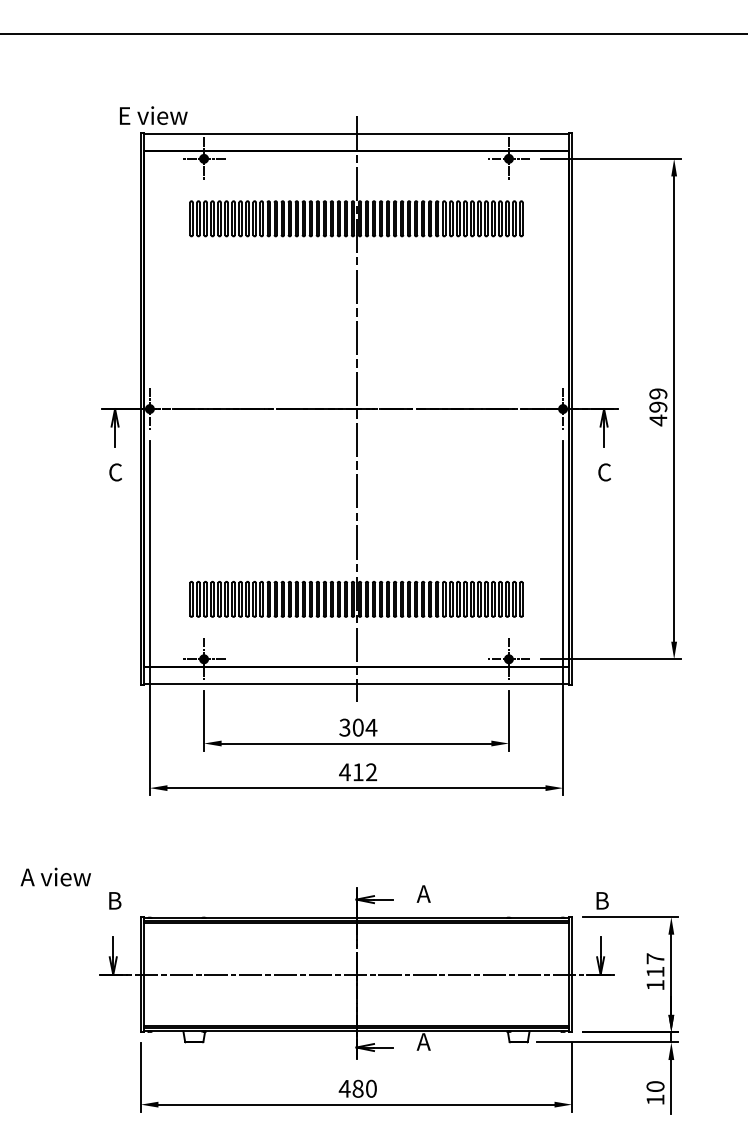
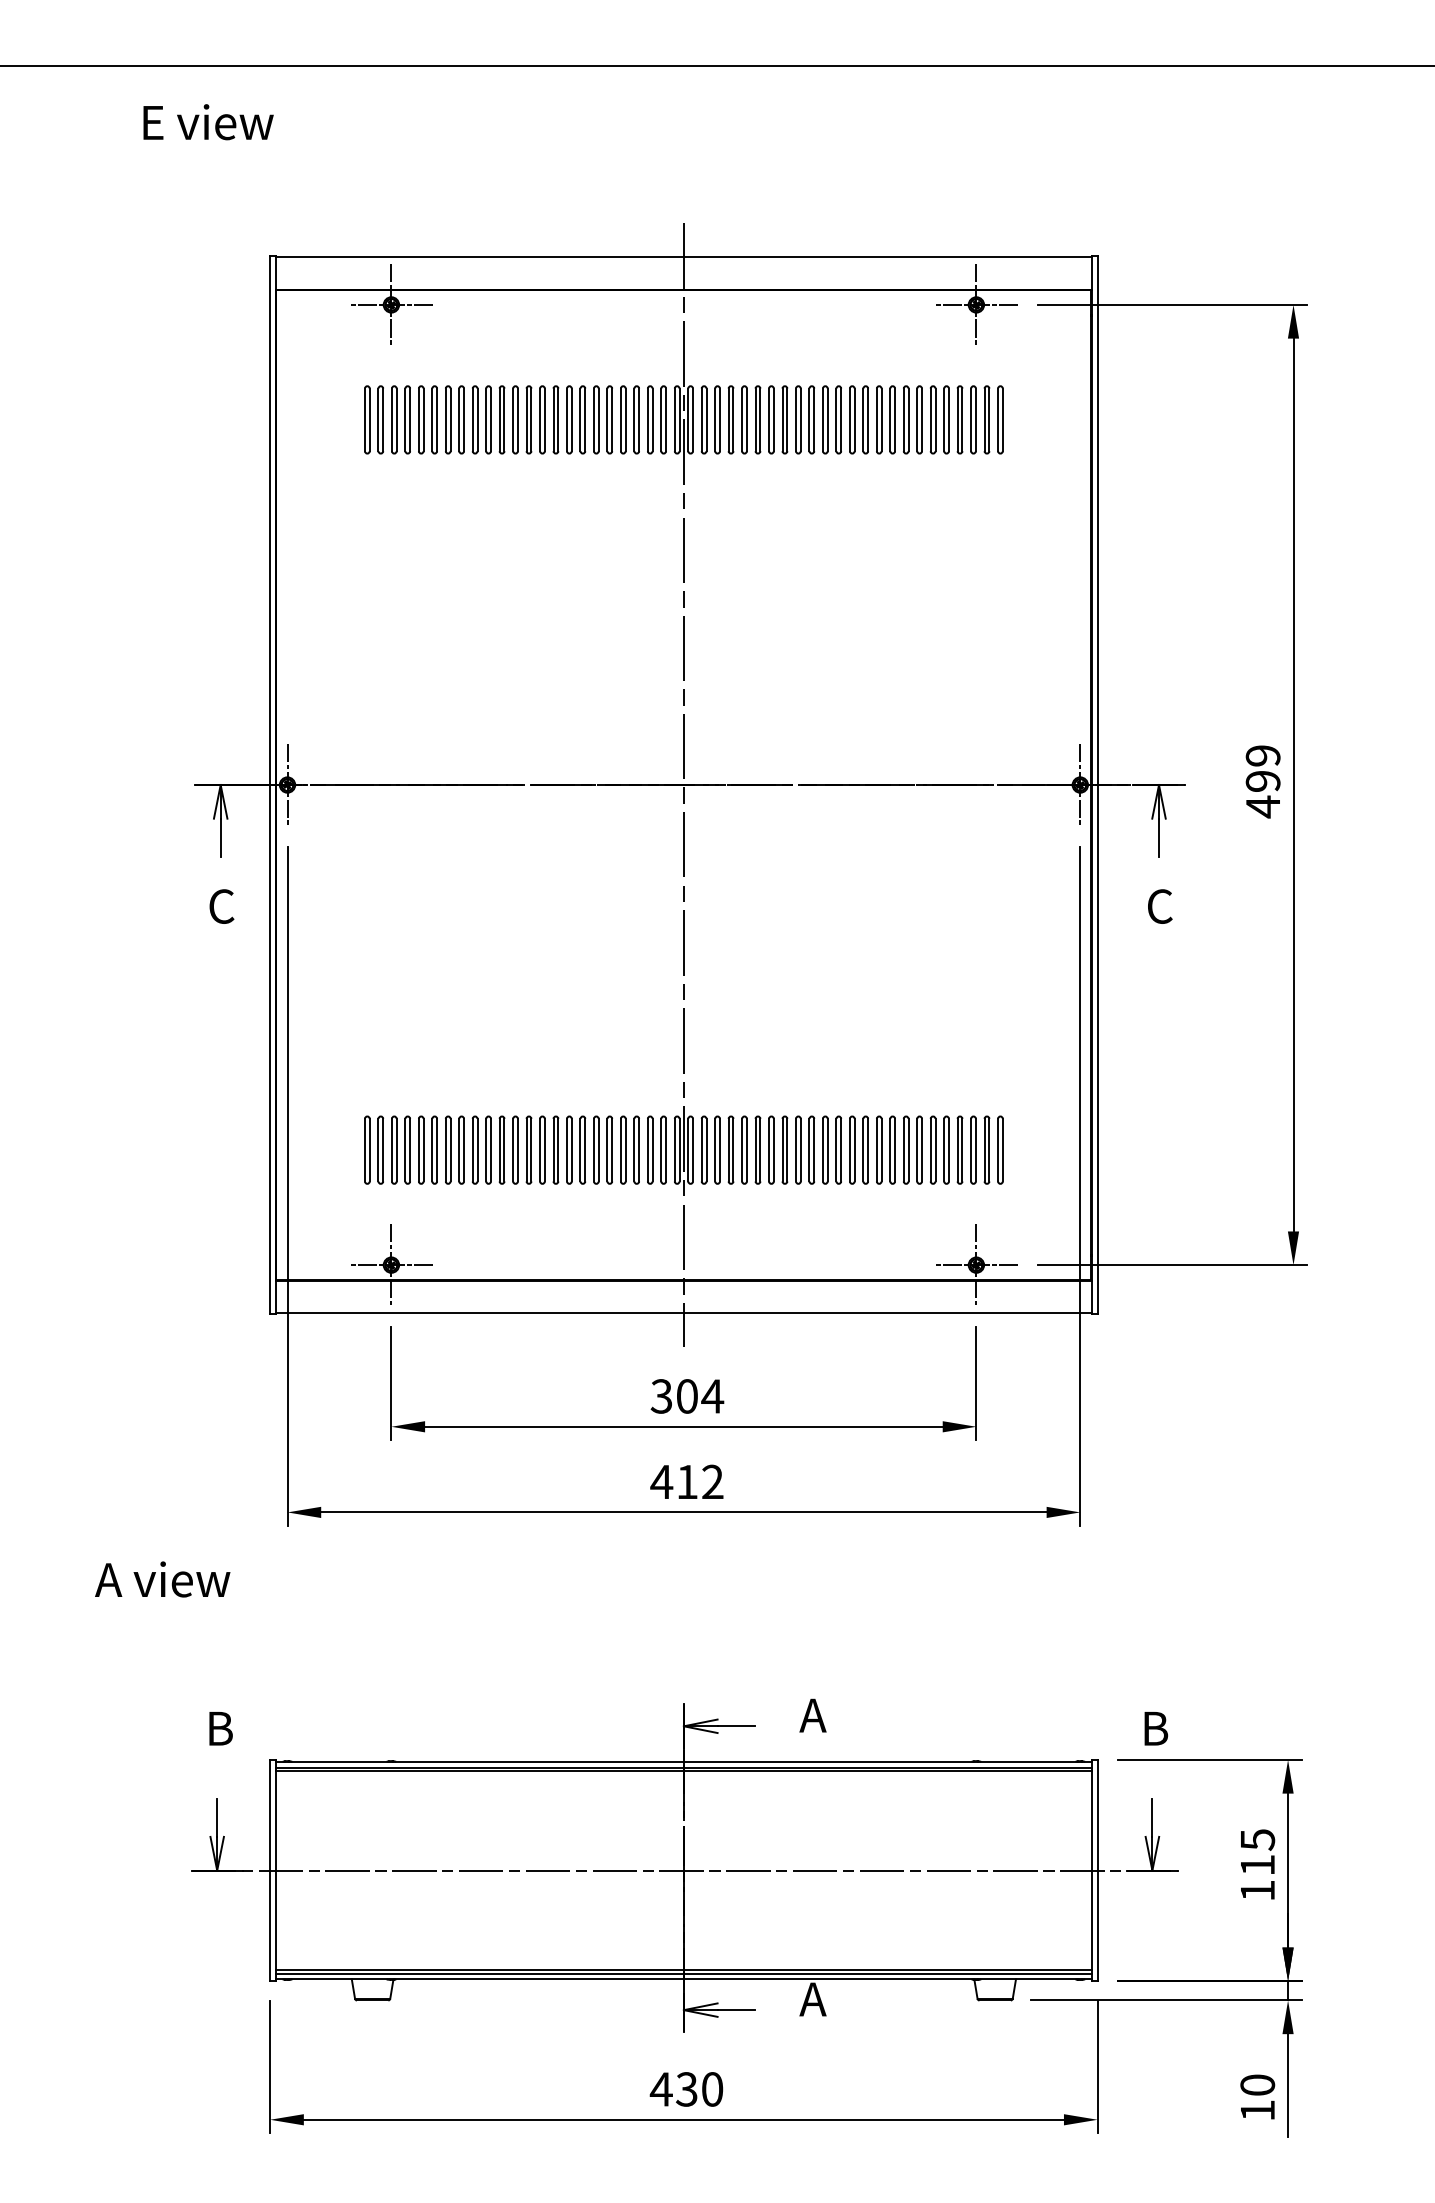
text: (153, 115) -> (208, 121), moved
text: (55, 876) -> (161, 1578), moved
text: (655, 958) -> (1257, 1839), 117 -> 115
text: (357, 1088) -> (685, 2088), 480 -> 430

